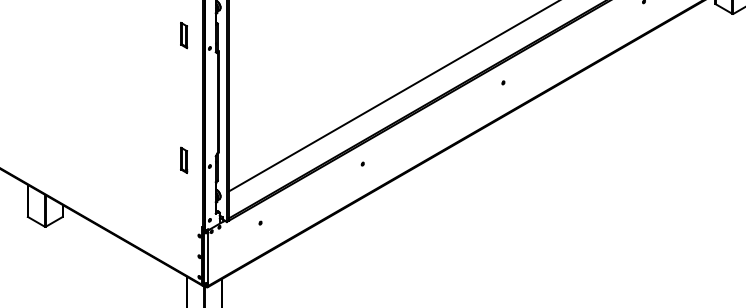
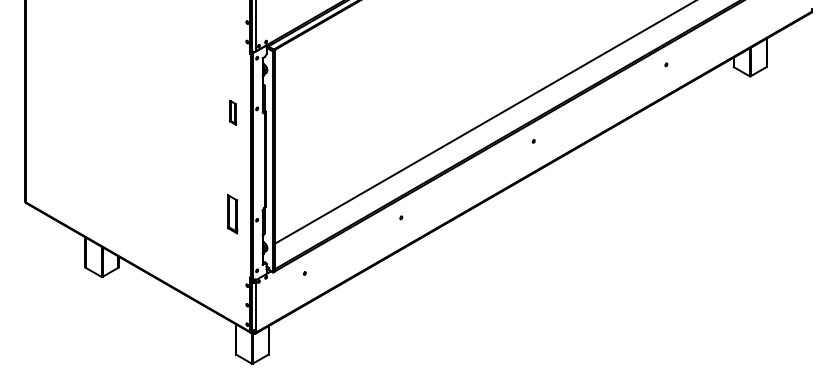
part: (183, 35) -> (232, 112), moved
part: (183, 160) -> (232, 214), size x1.6

